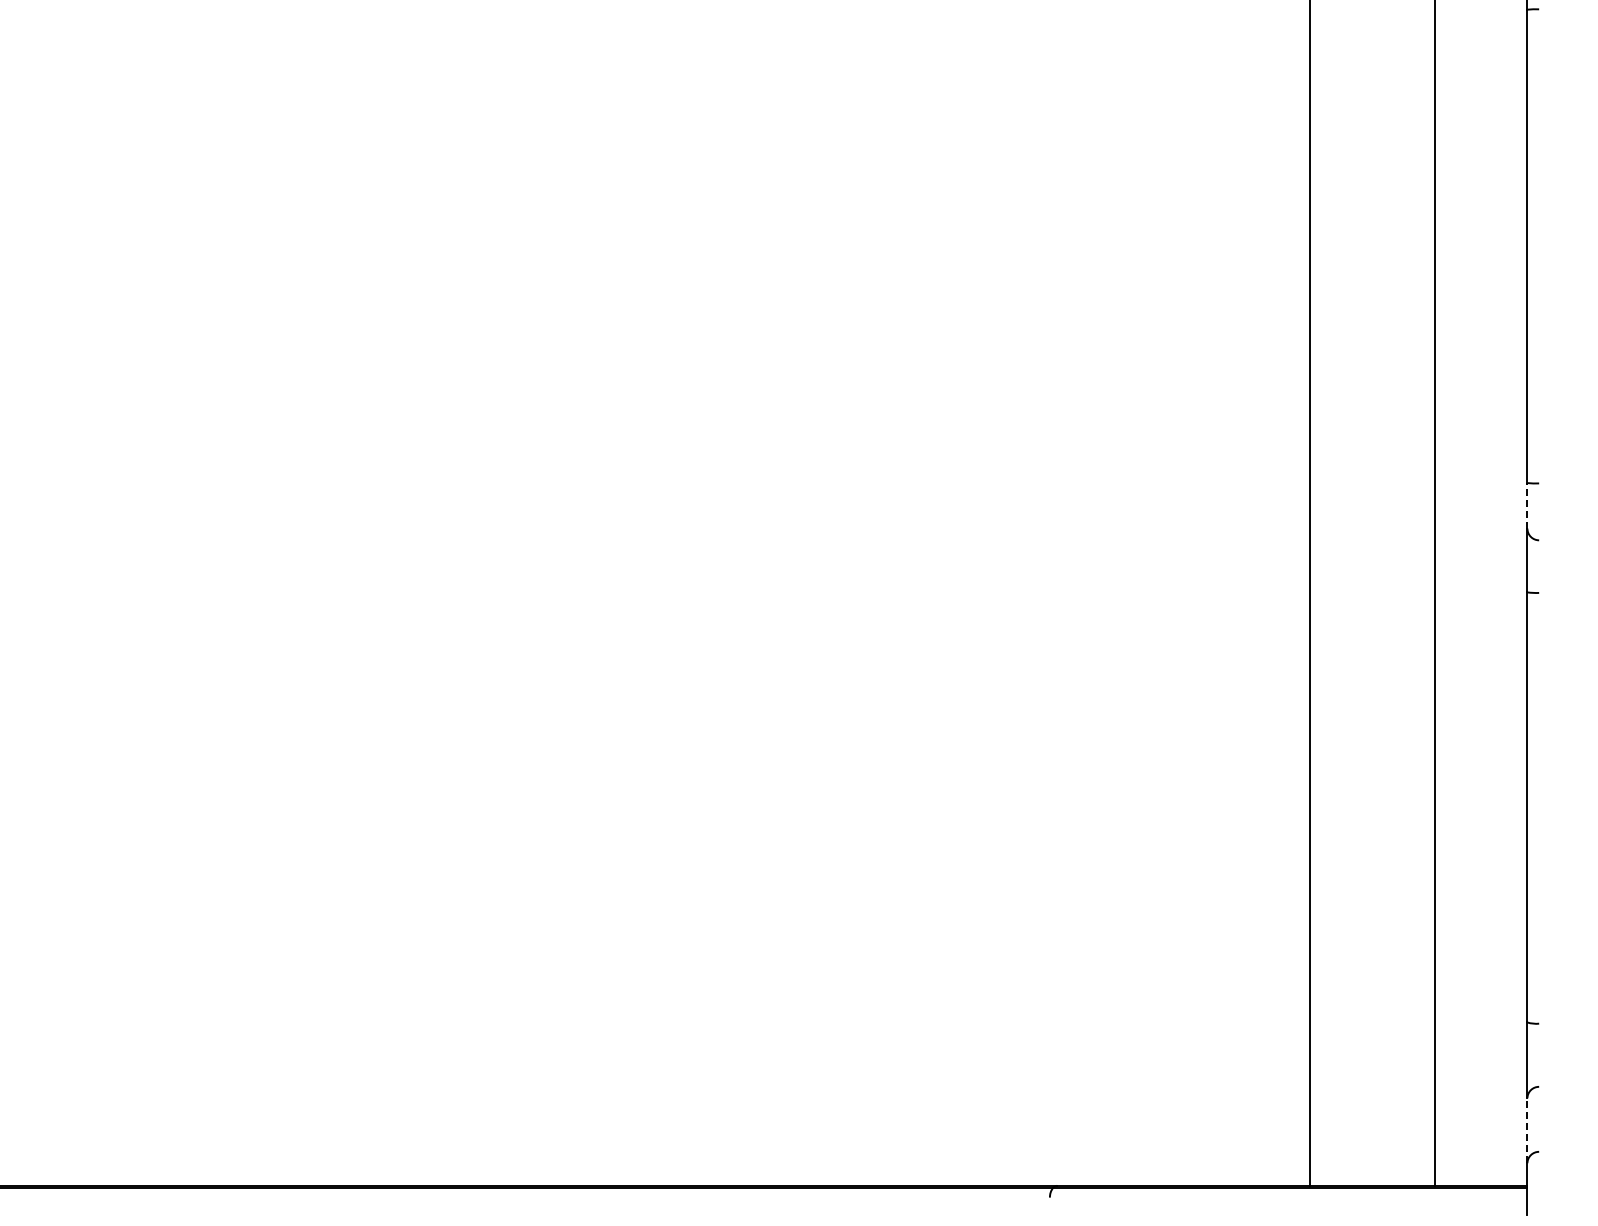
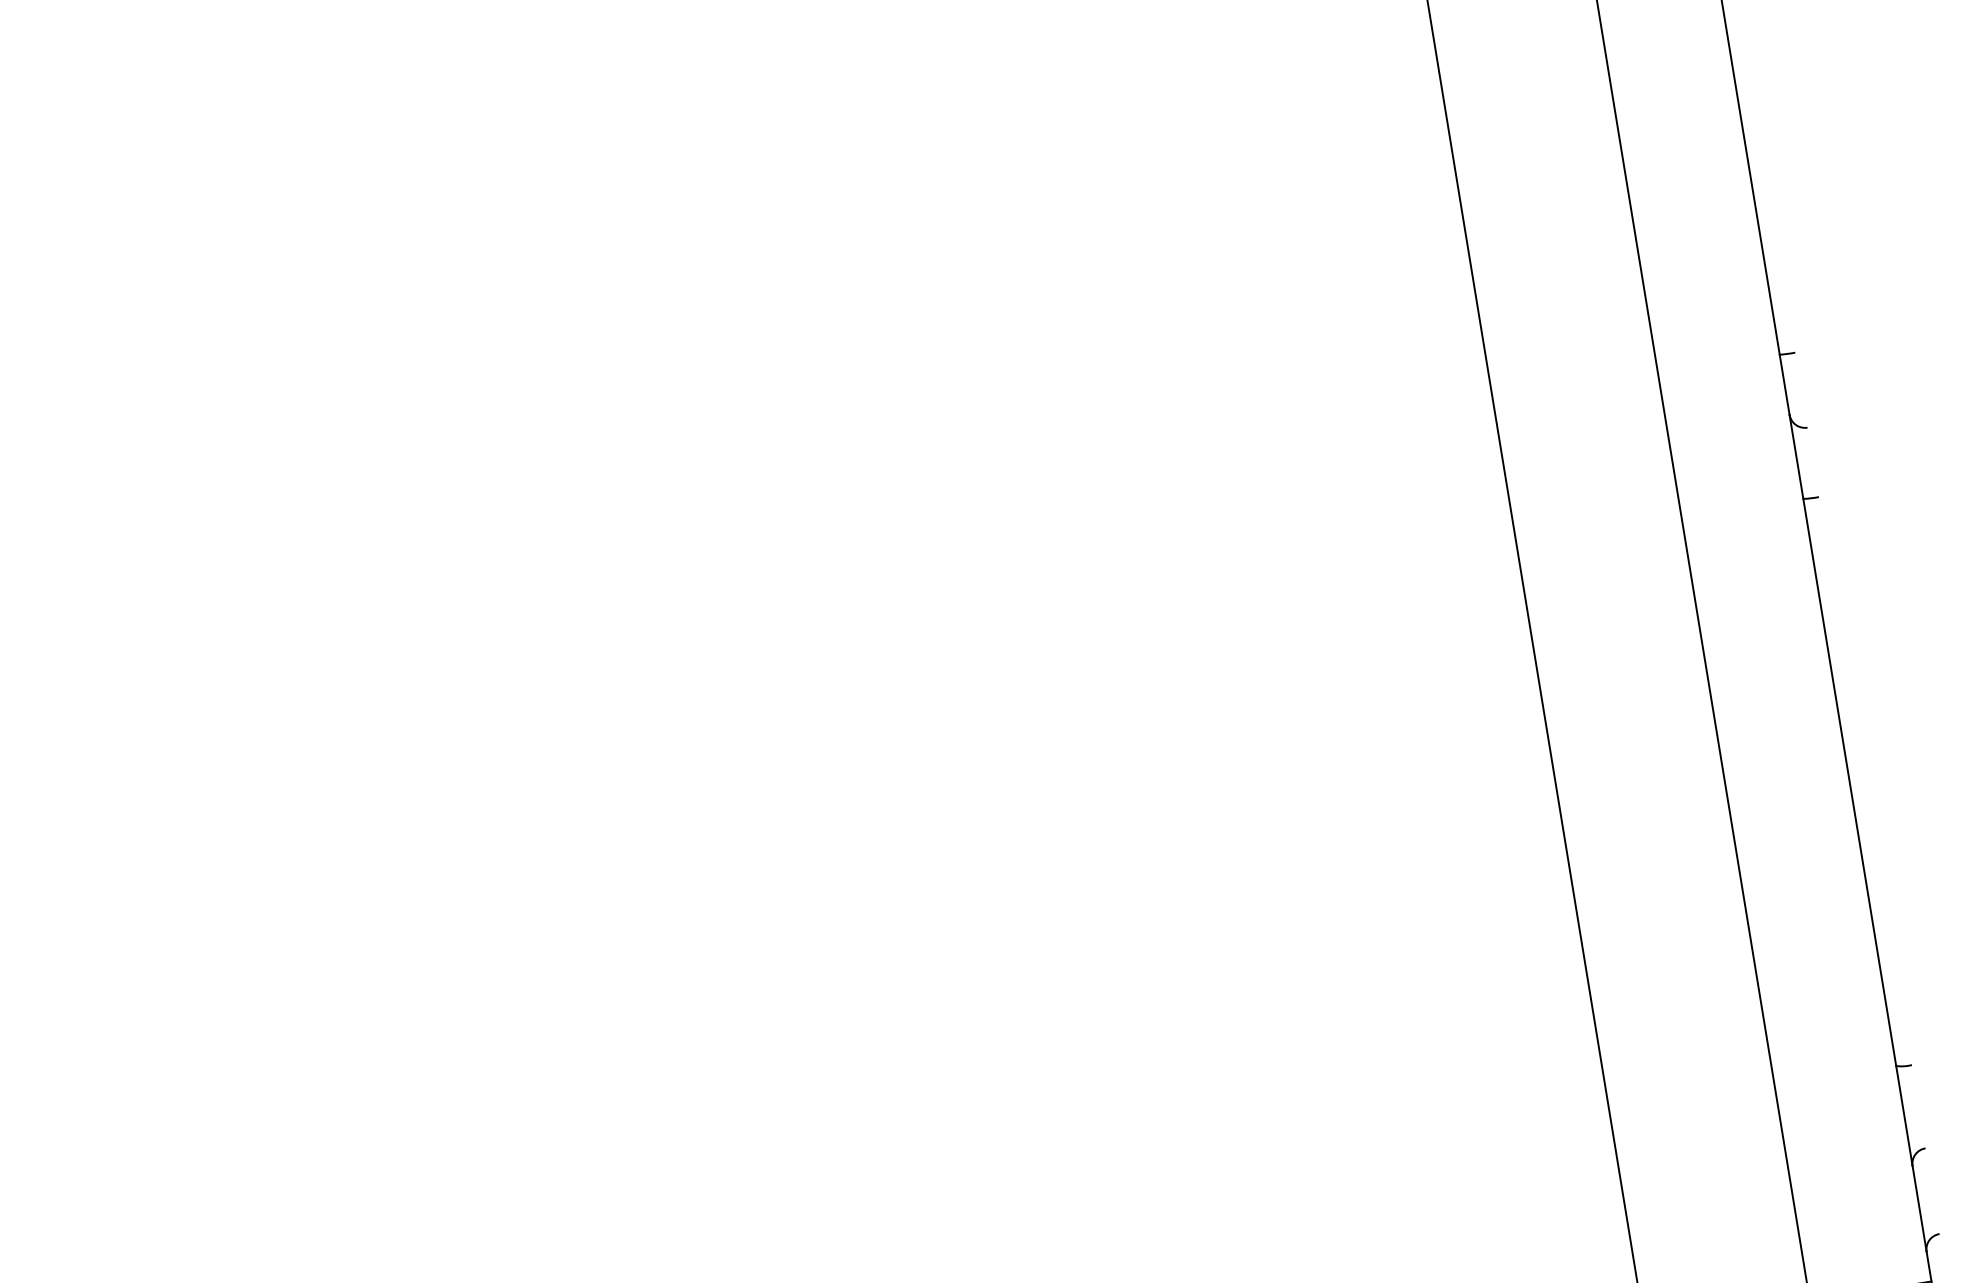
line: (1527, 505) -> (1784, 384), dashed -> solid
line: (1527, 1130) -> (1919, 1208), dashed -> solid

